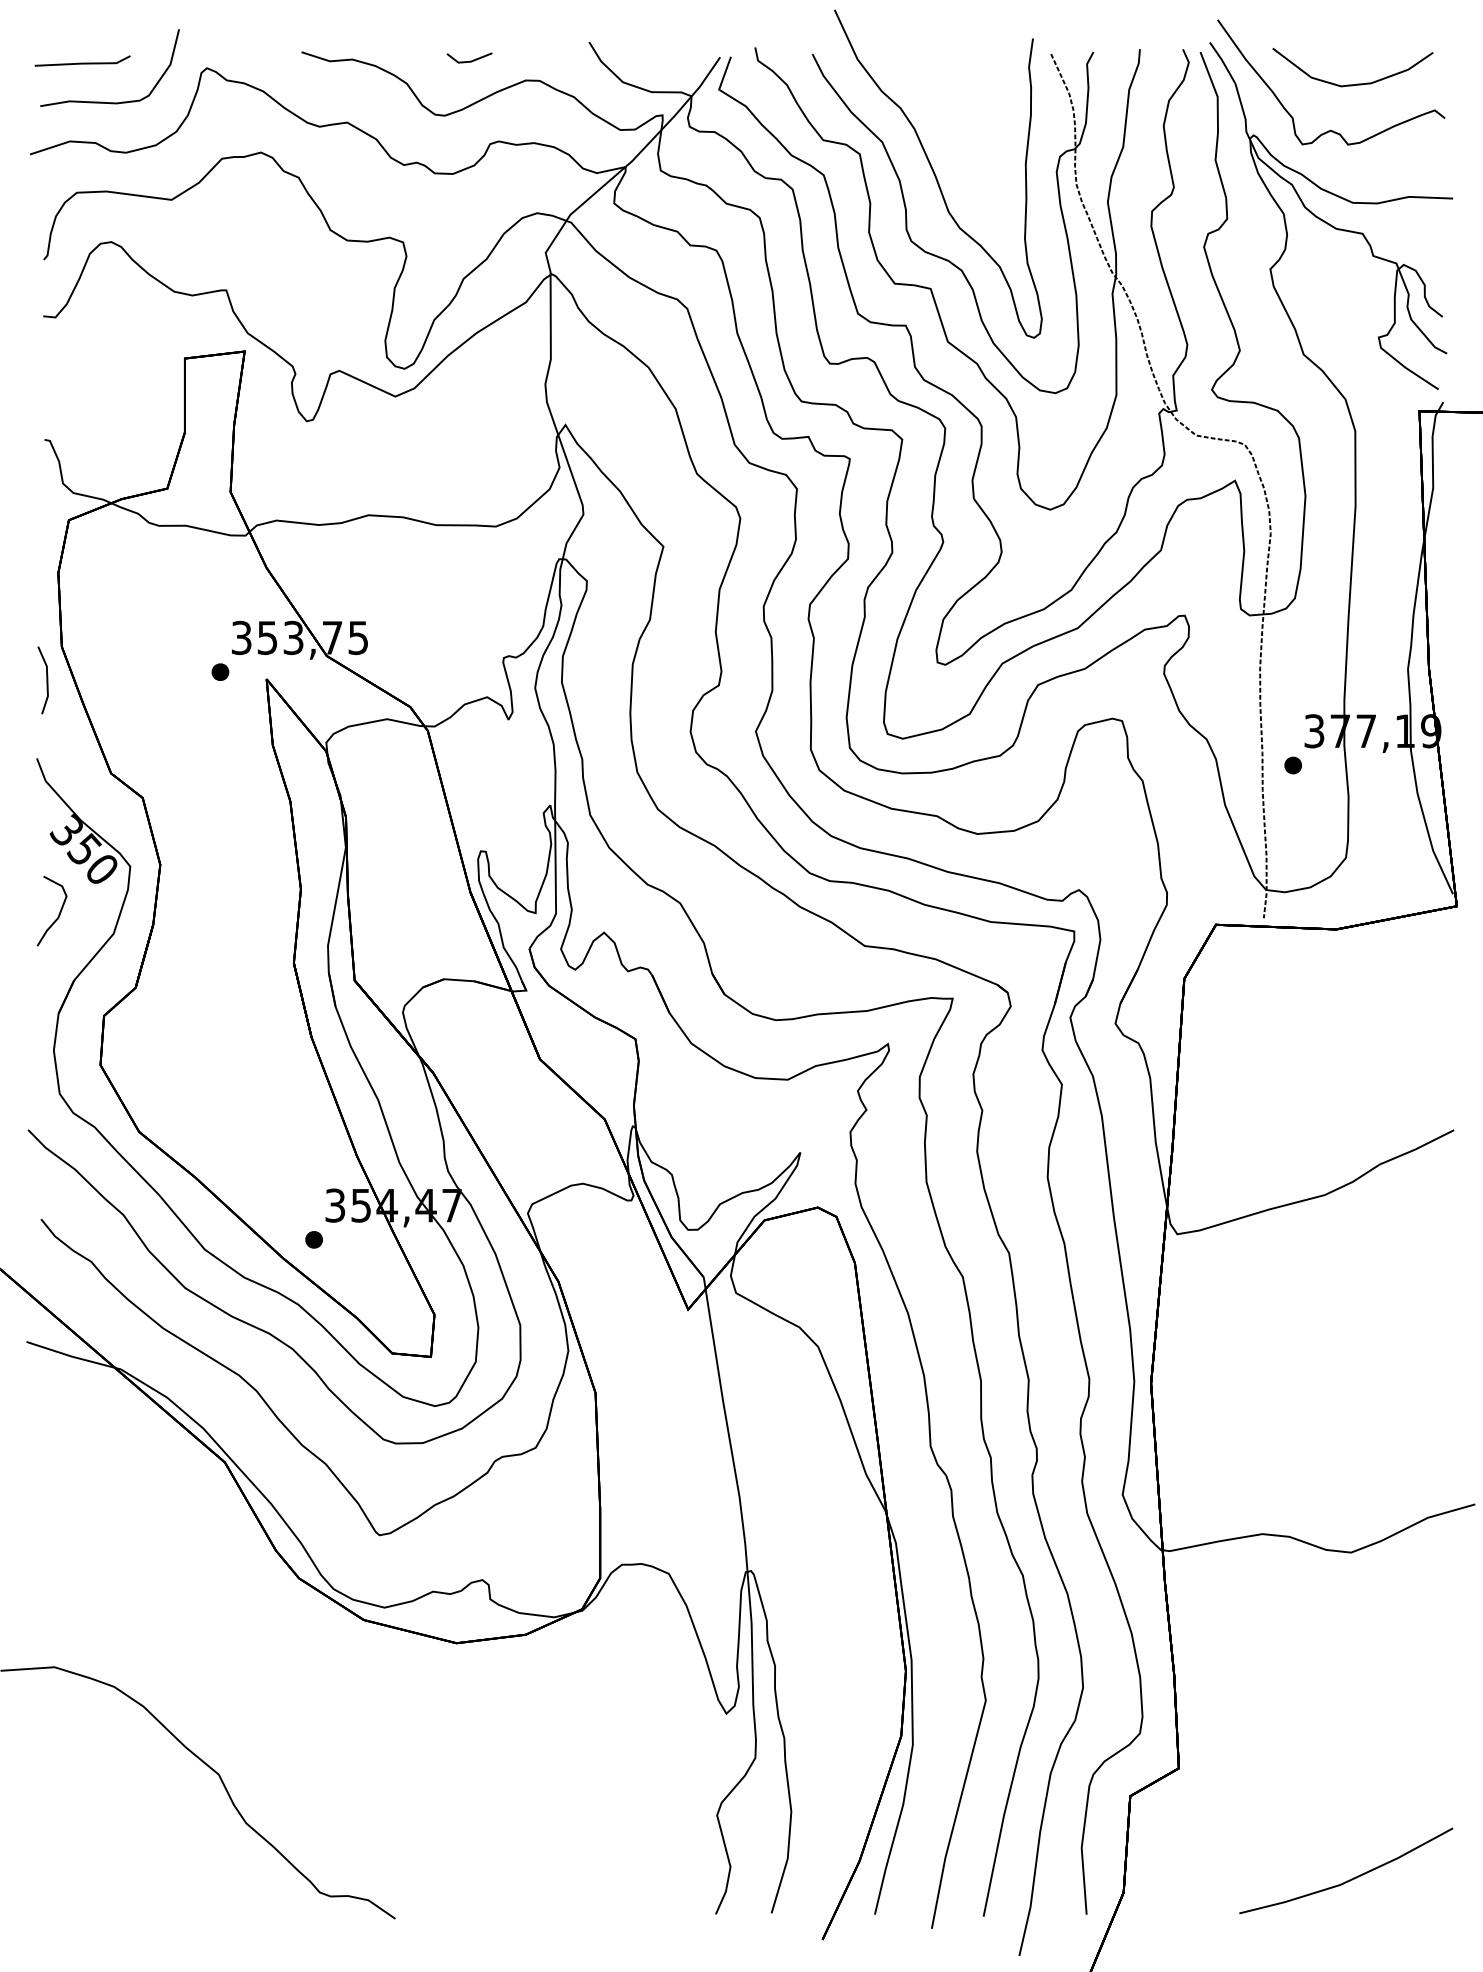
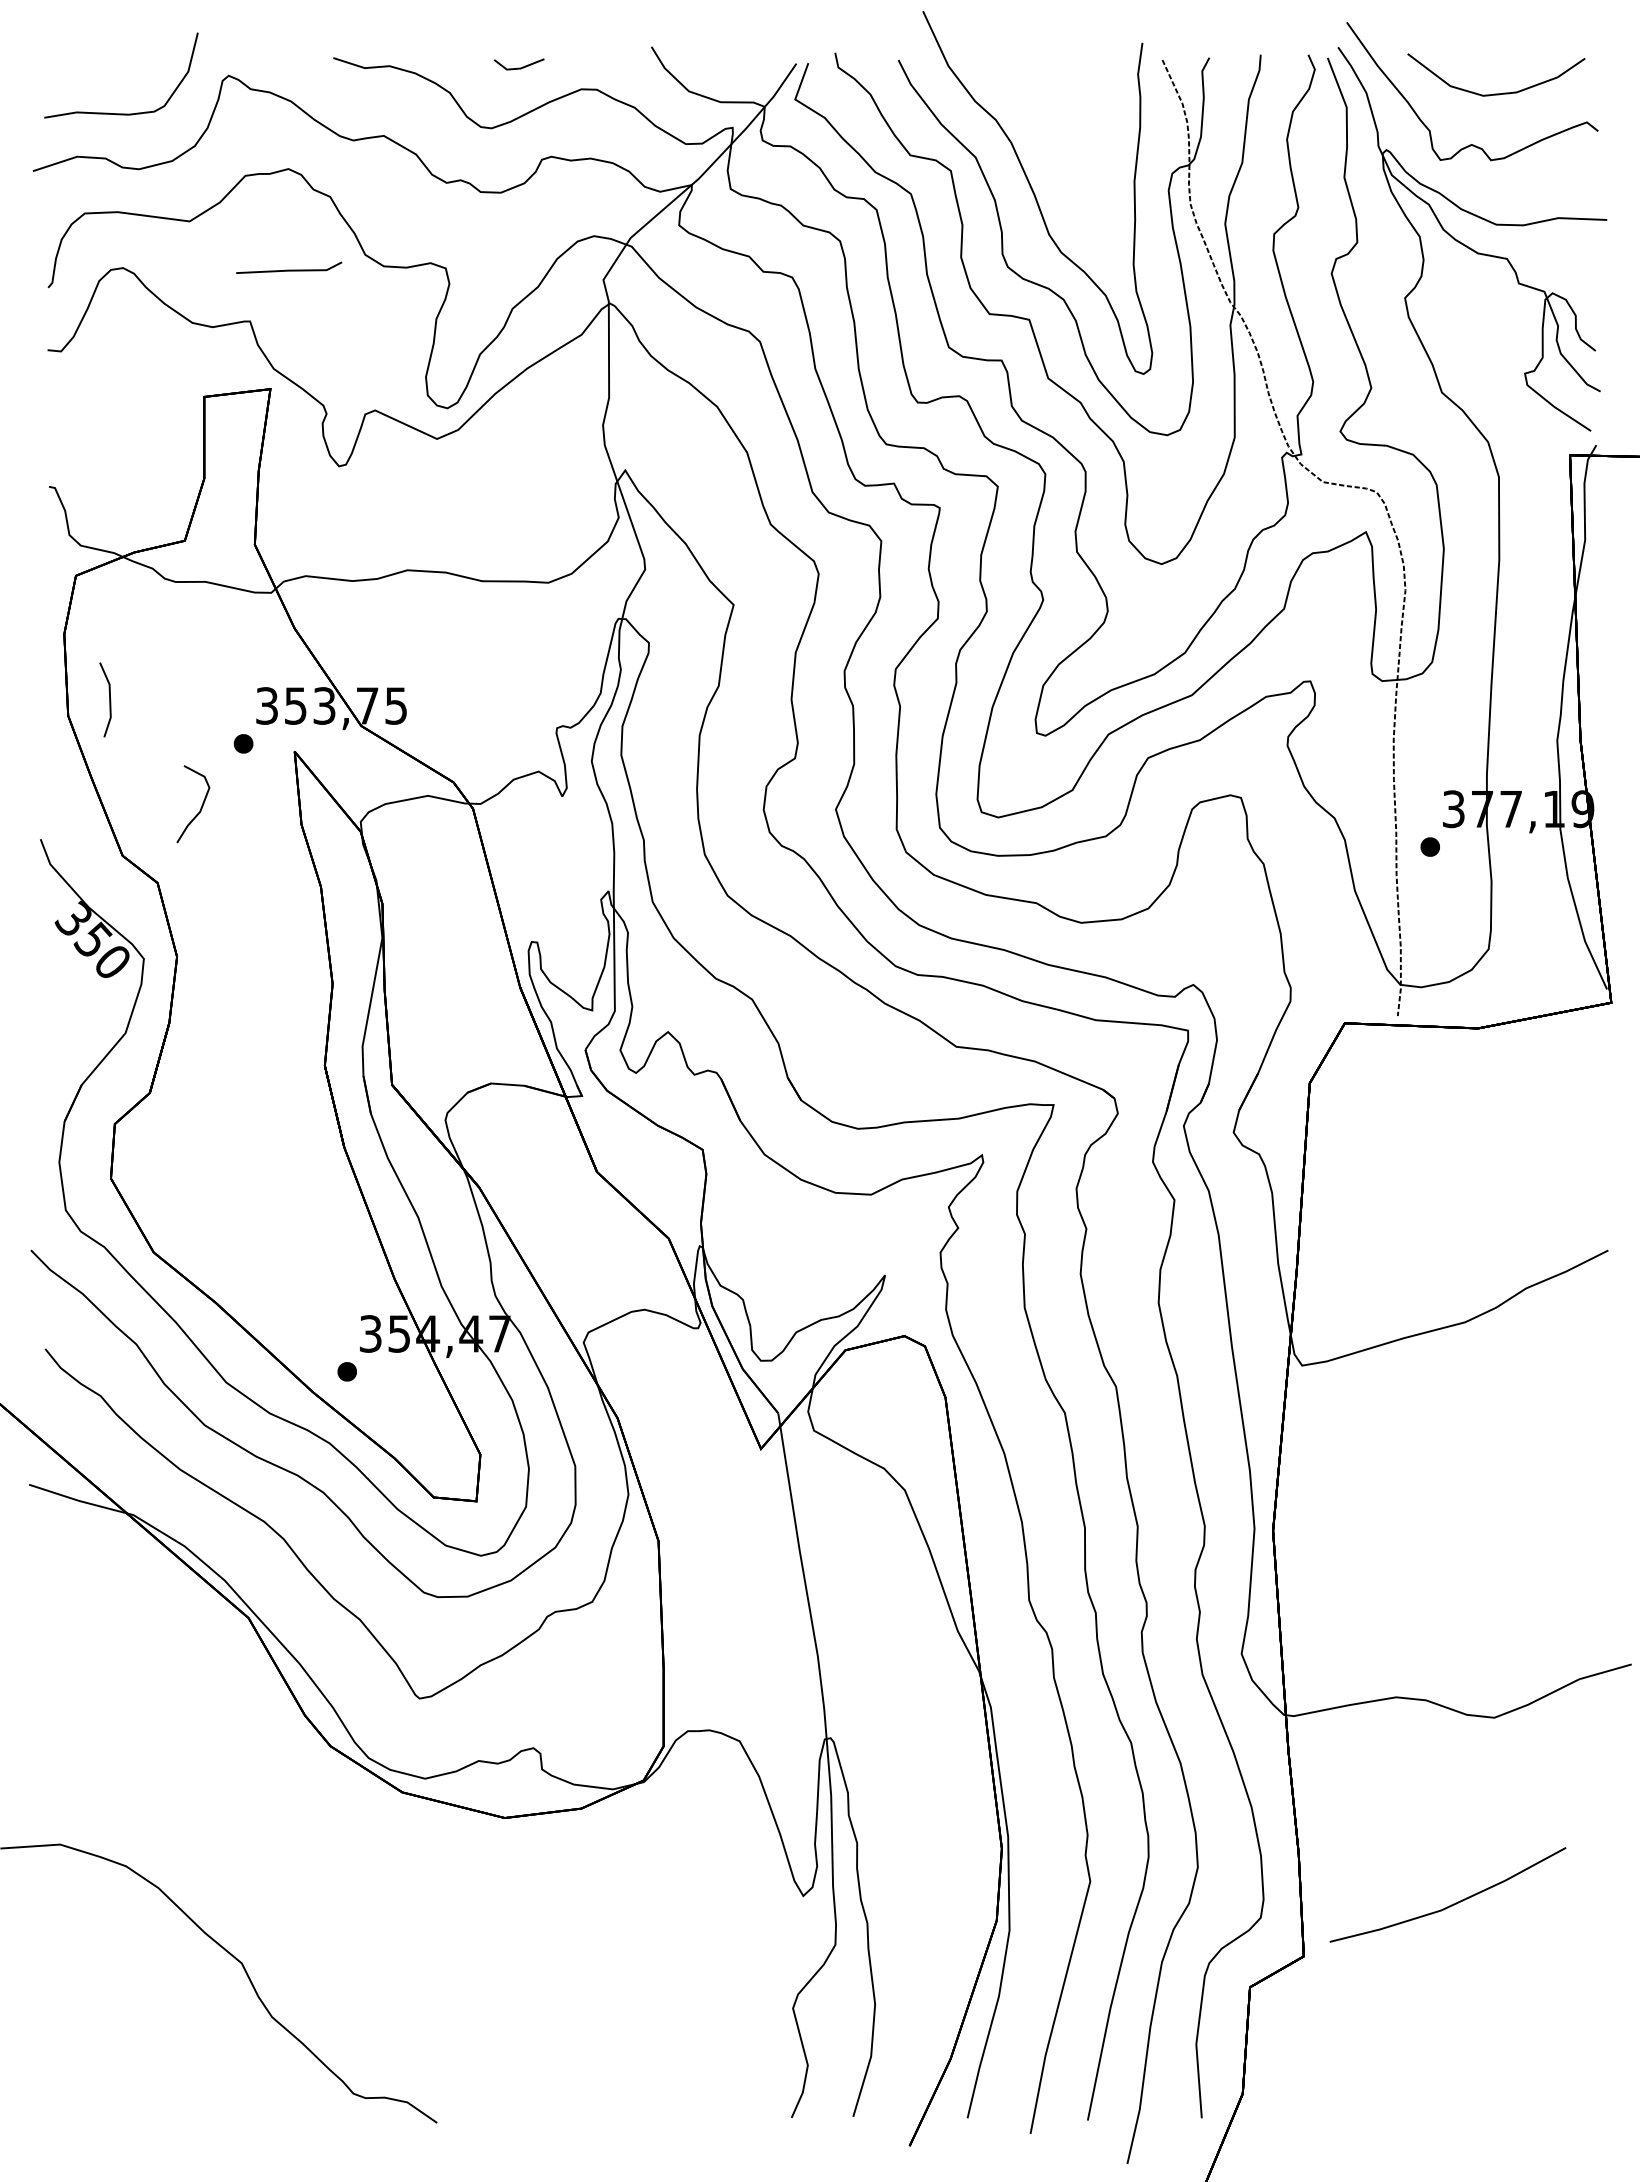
line: (82, 62) -> (289, 269), moved
line: (46, 679) -> (109, 699), moved
curve: (58, 914) -> (200, 807), moved
line: (1349, 1879) -> (1451, 1904), moved

